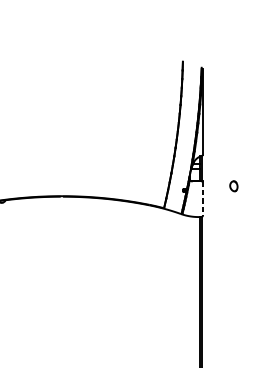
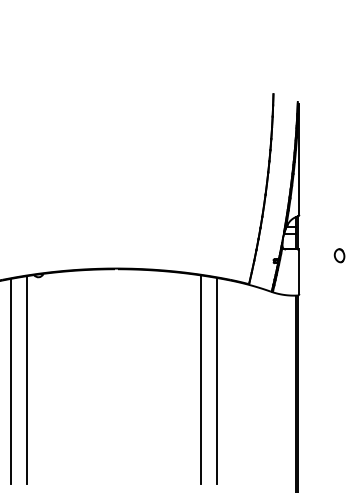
line: (202, 199) -> (299, 272), dashed -> solid
line: (126, 281) -> (200, 379), added
line: (138, 282) -> (216, 380), added

